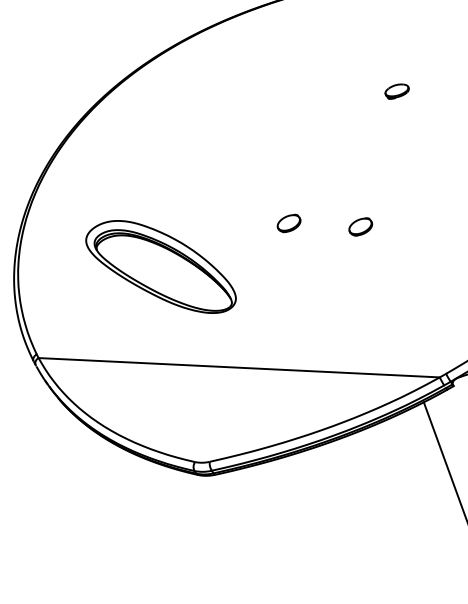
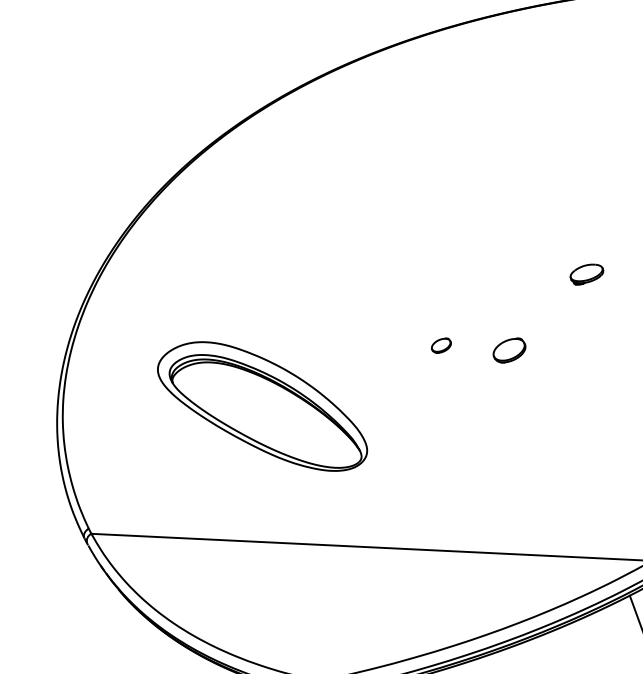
part: (396, 91) -> (586, 274), moved
part: (288, 223) -> (440, 345), size x0.6
part: (360, 226) -> (509, 349), moved

